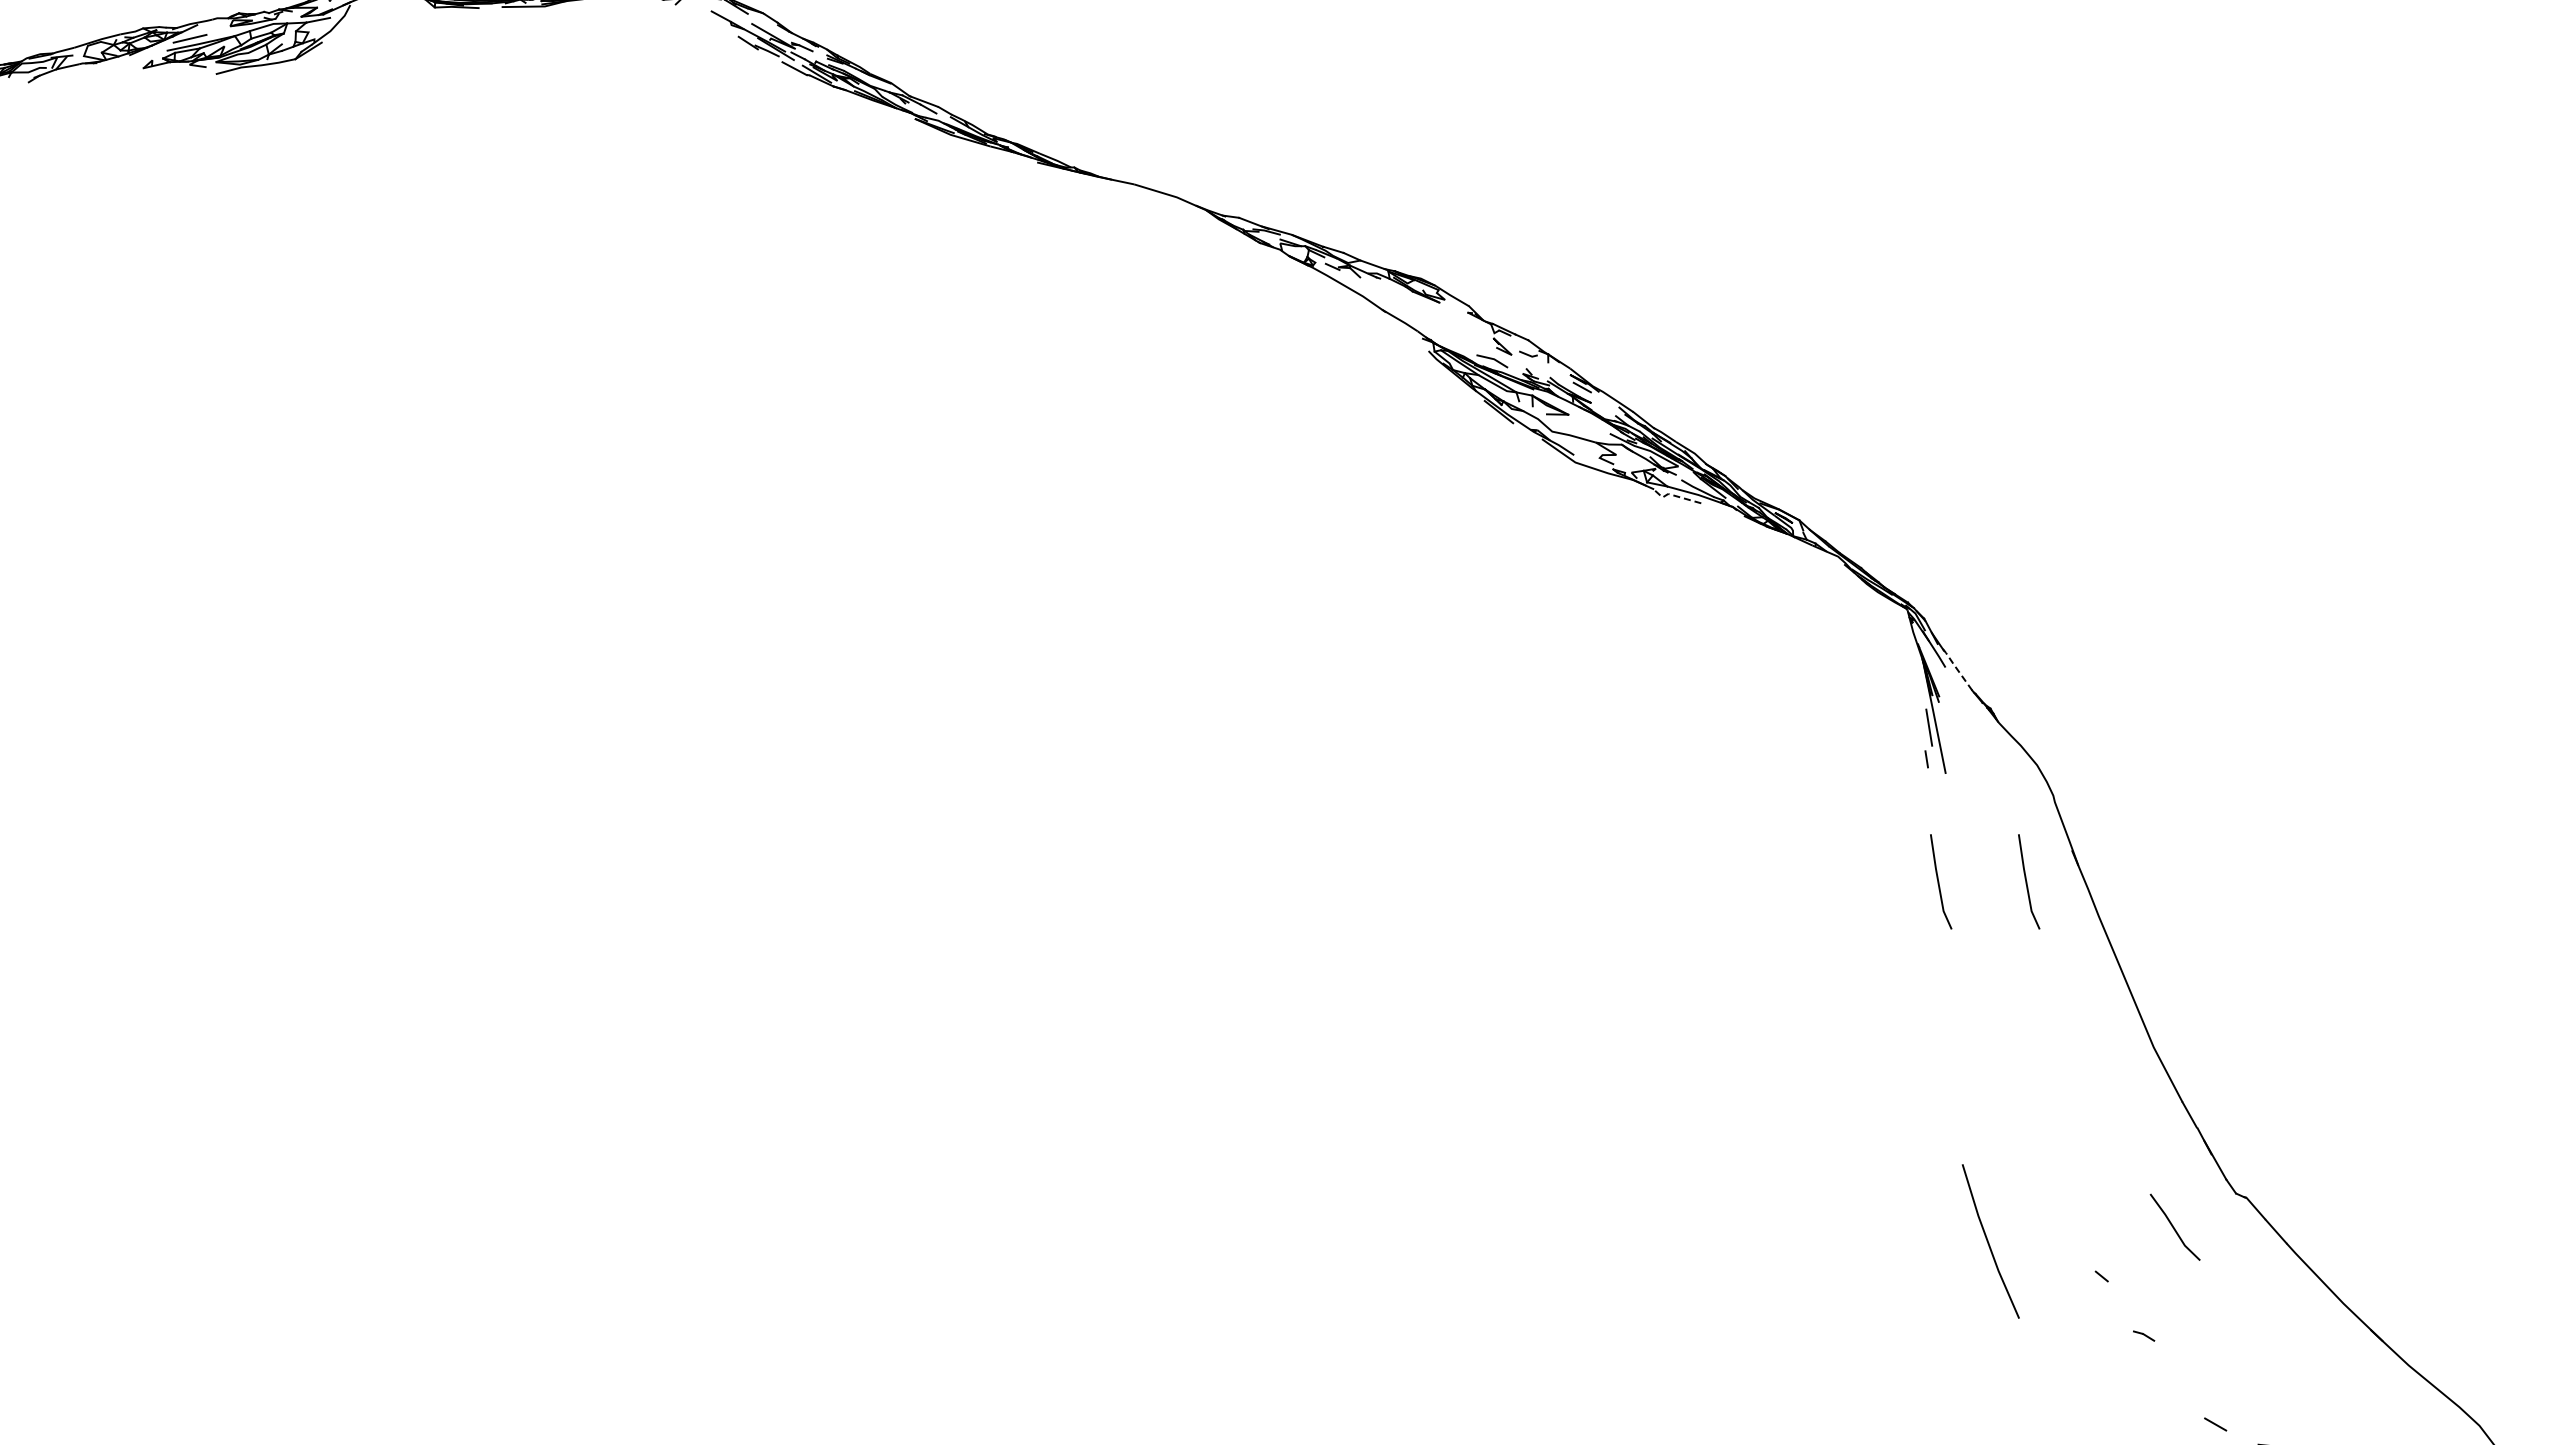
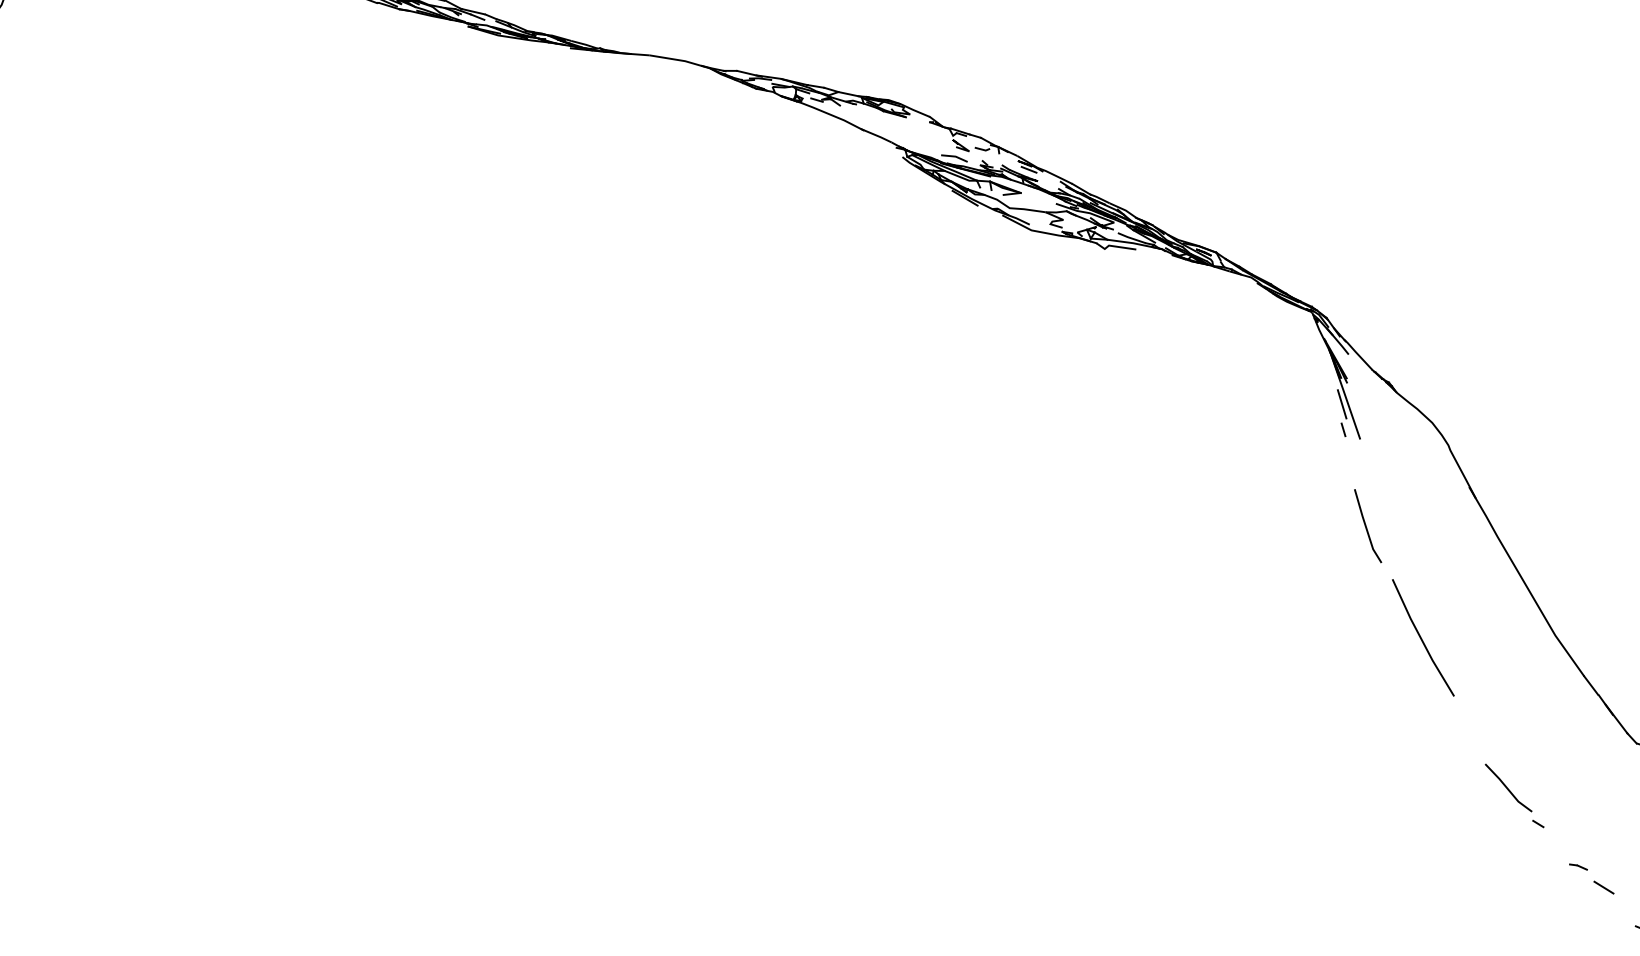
line: (1673, 495) -> (1113, 246), dashed -> solid
line: (1956, 667) -> (1357, 353), dashed -> solid
line: (2027, 881) -> (1436, 516), removed
line: (2173, 1226) -> (1507, 787), moved
line: (1989, 1242) -> (1422, 638), moved
line: (2171, 1365) -> (1603, 887), added

